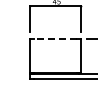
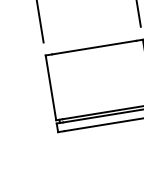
line: (55, 39) -> (94, 48), dashed -> solid

